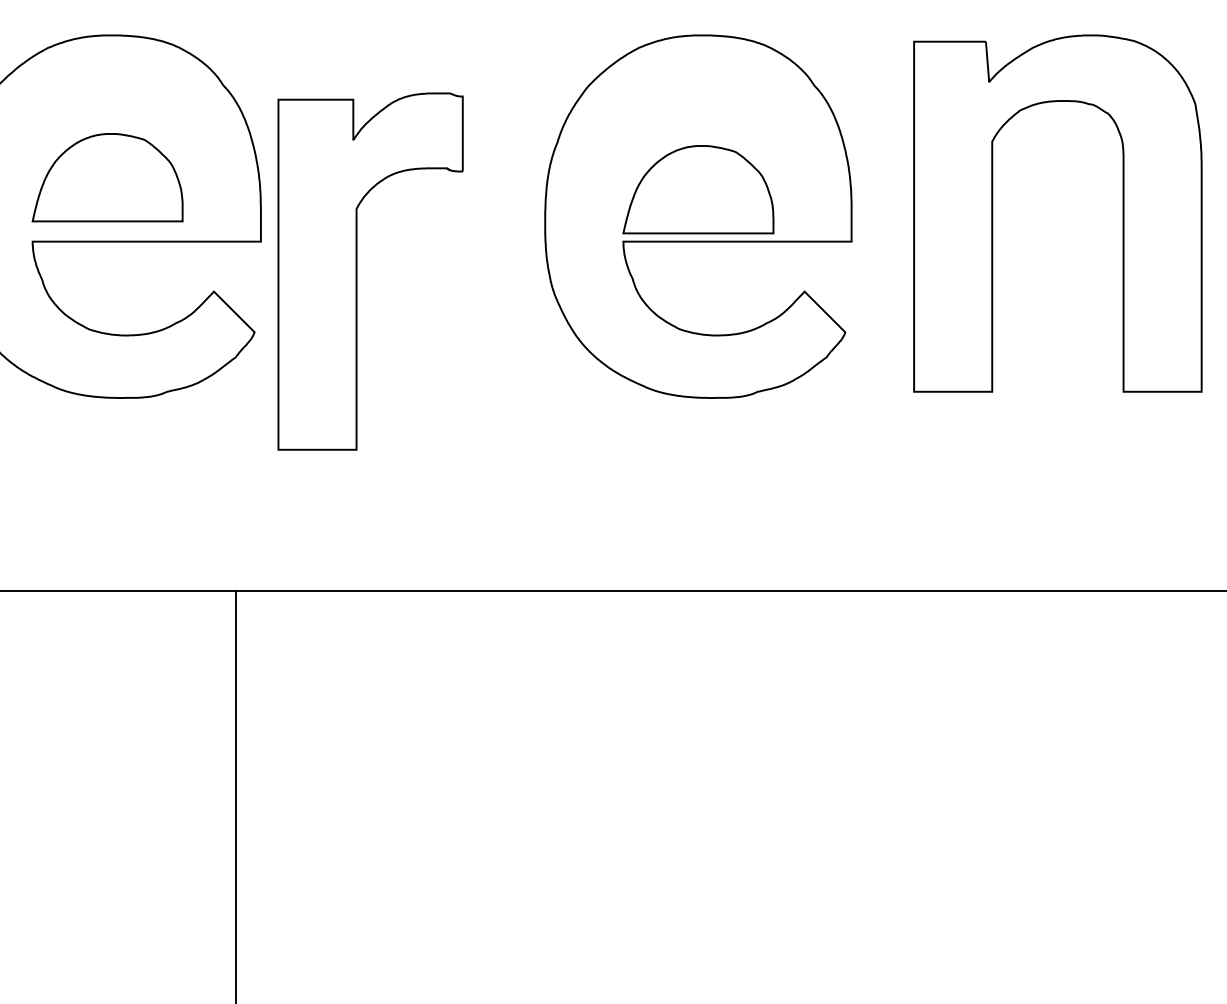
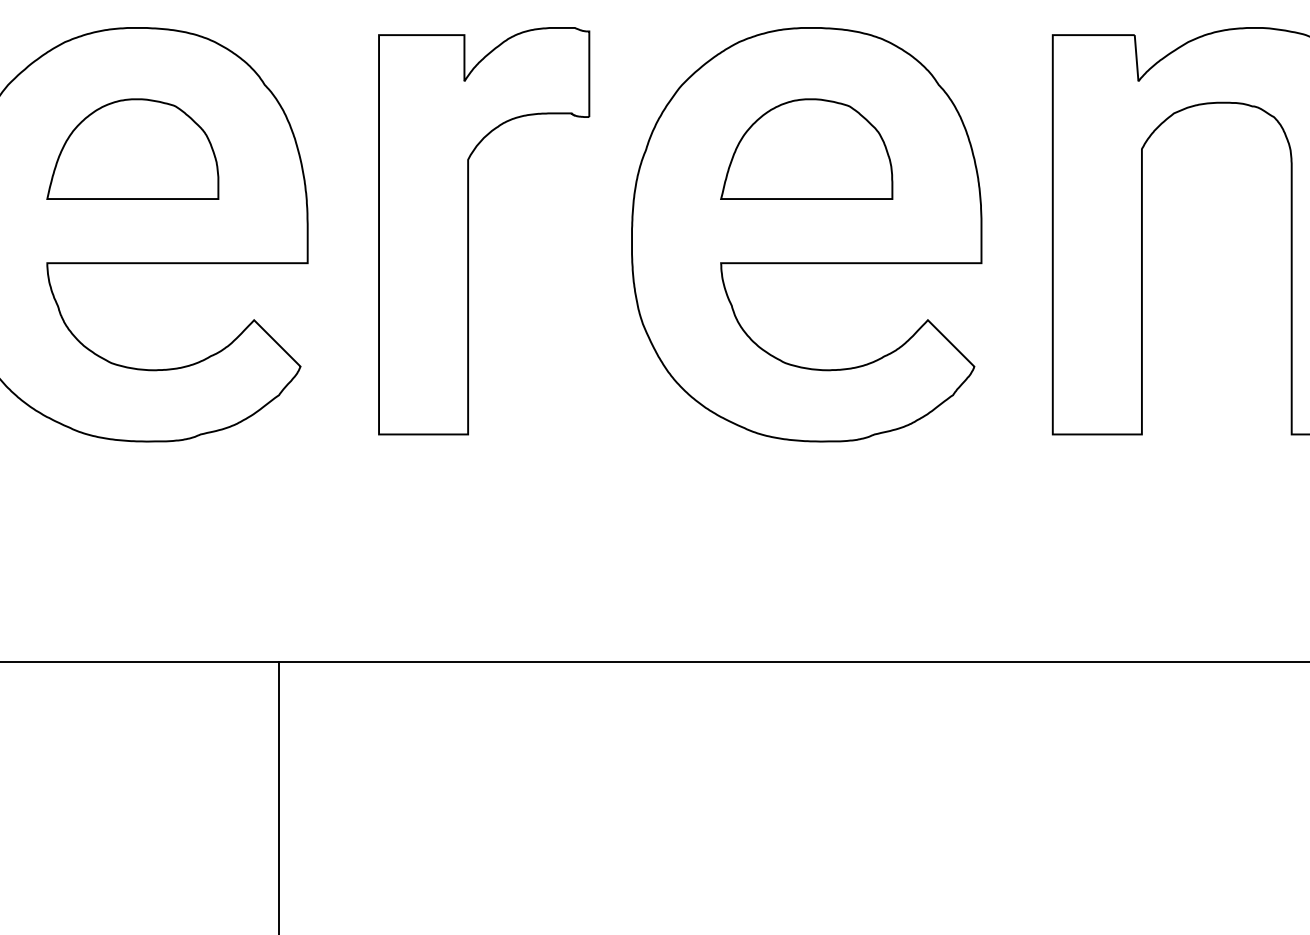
part: (107, 177) -> (132, 148), moved
part: (698, 189) -> (806, 148), moved
part: (357, 271) -> (469, 231), moved

